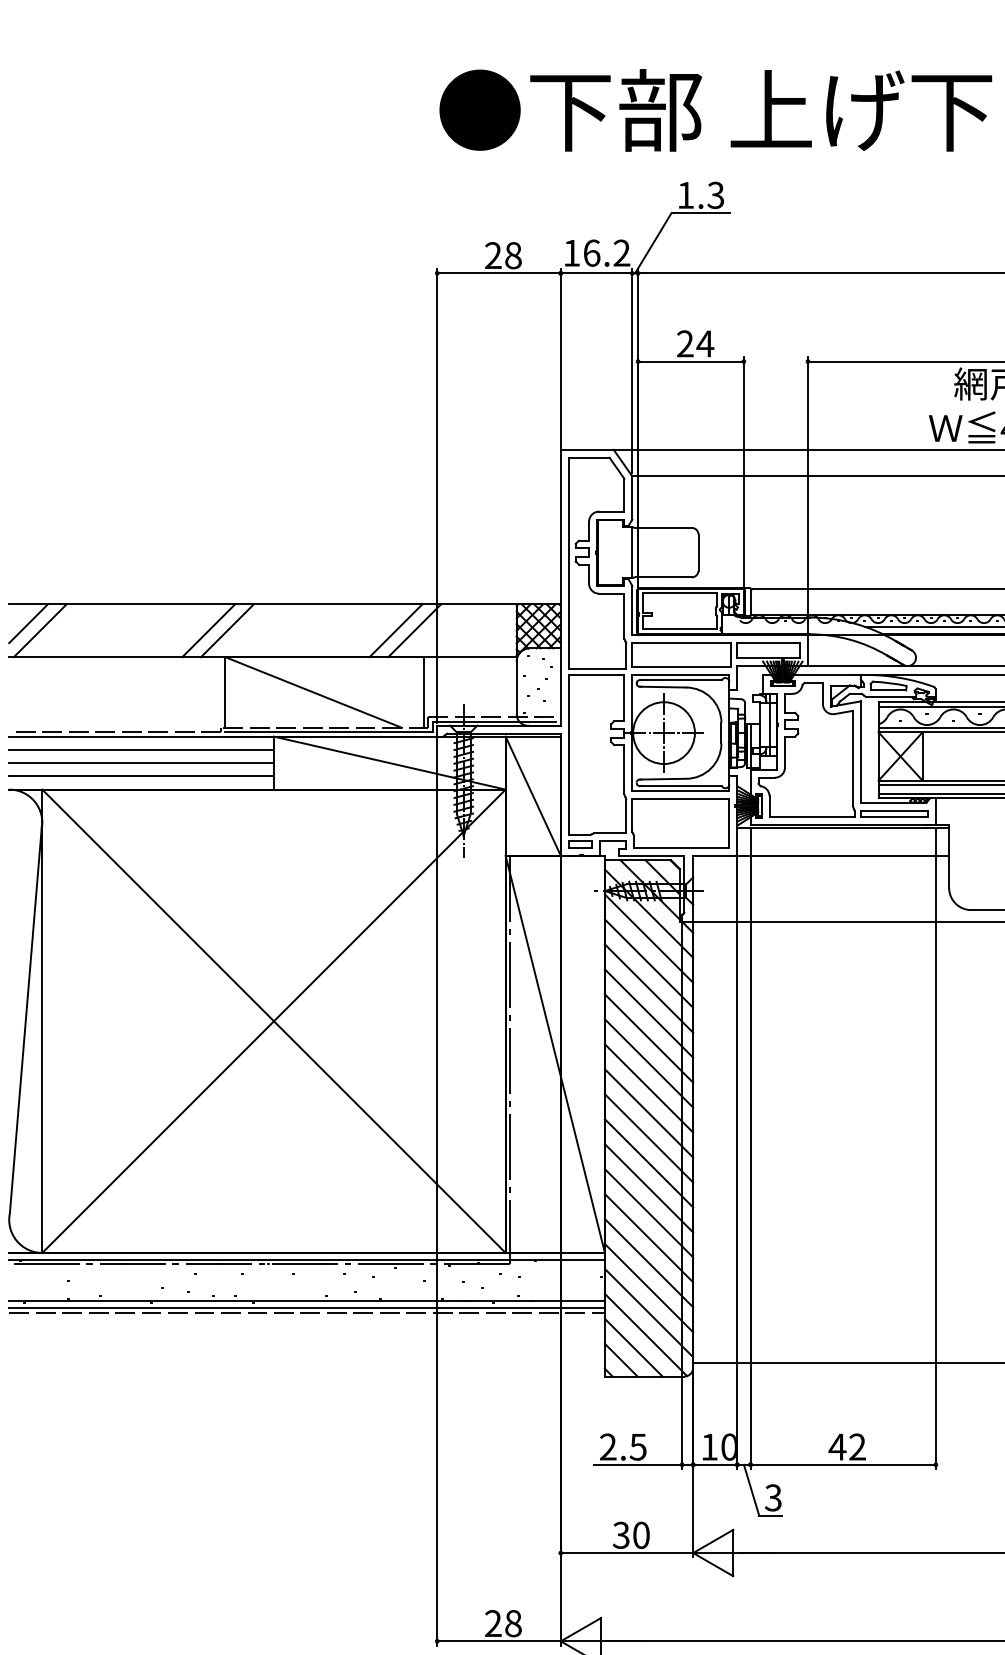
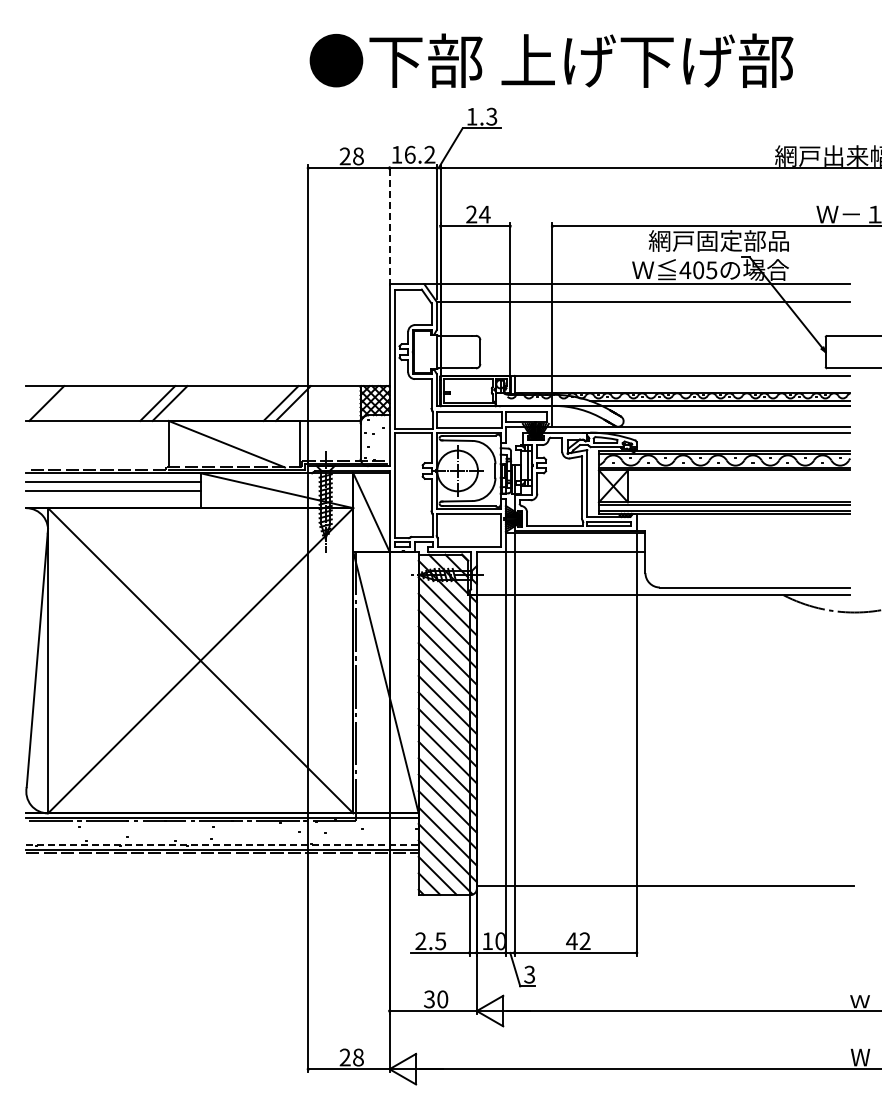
line: (560, 360) -> (389, 225), solid -> dashed
line: (27, 623) -> (38, 398), removed
line: (141, 776) -> (113, 499), removed
line: (308, 1301) -> (223, 845), solid -> dashed

